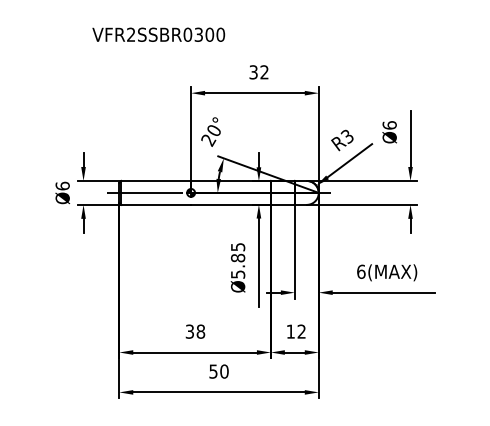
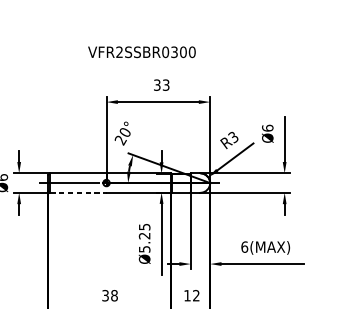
text: (158, 34) -> (141, 52), moved
text: (264, 72) -> (166, 85), 32 -> 33
line: (156, 204) -> (78, 192), solid -> dashed
text: (238, 257) -> (145, 235), Ø5.85 -> Ø5.25

